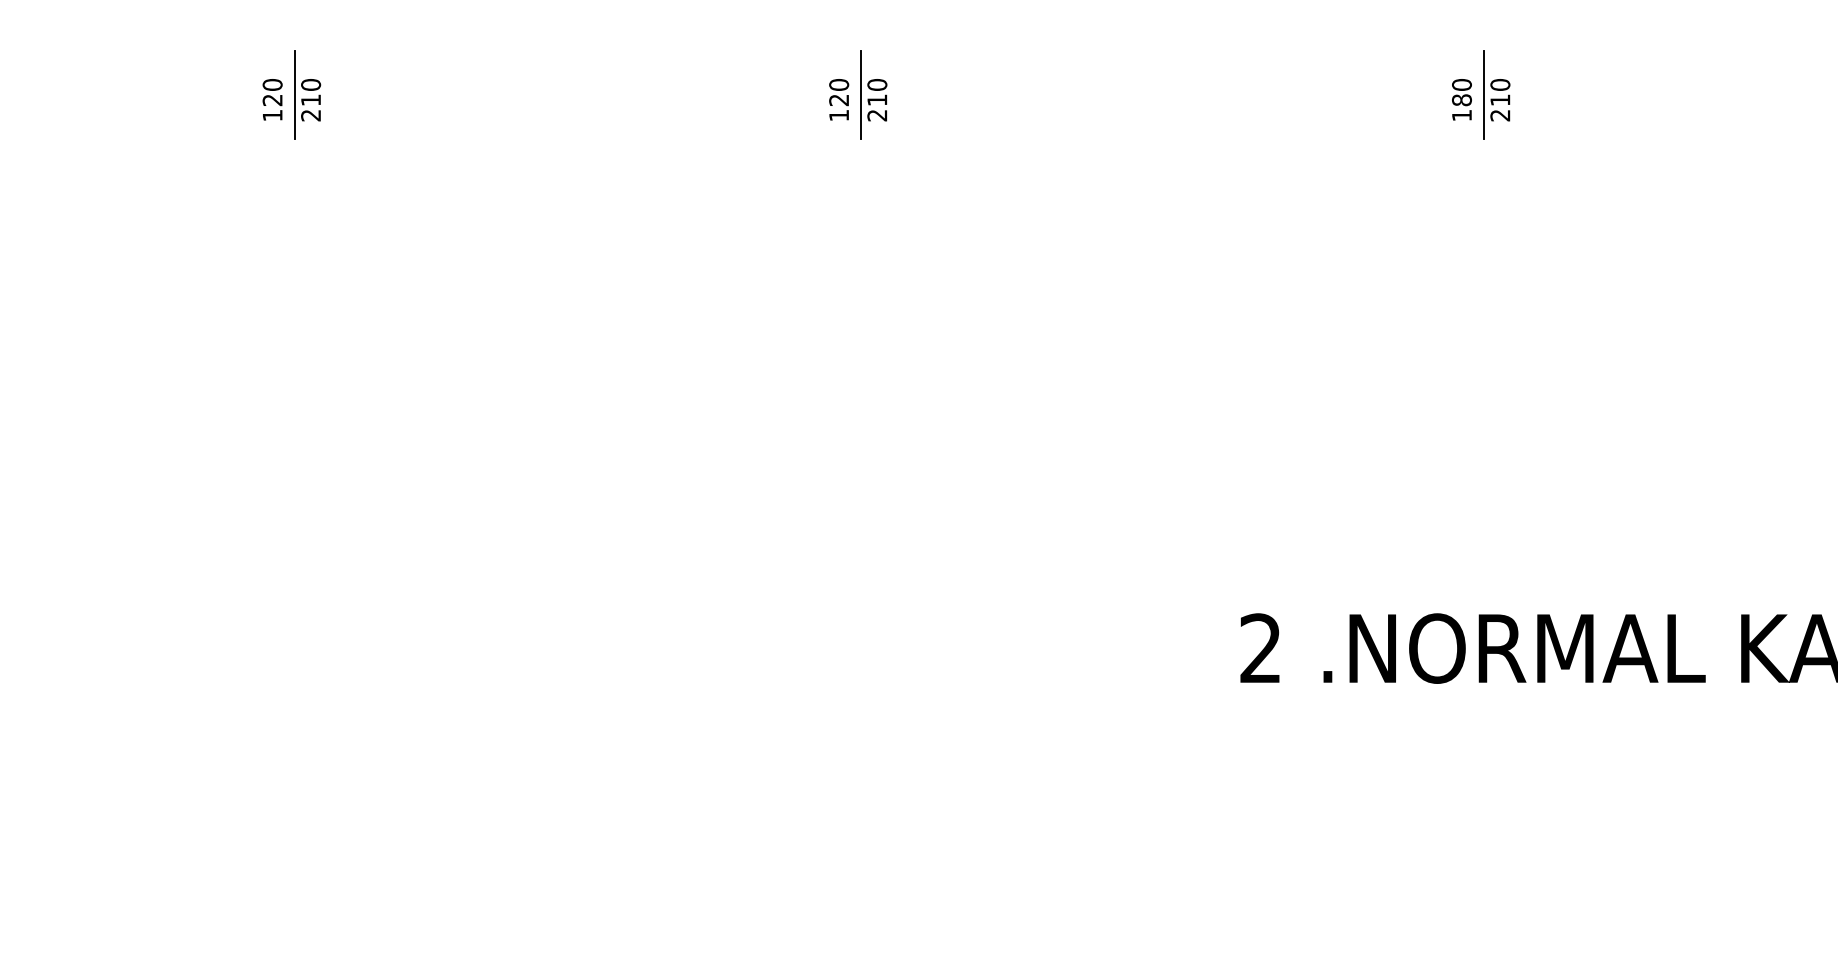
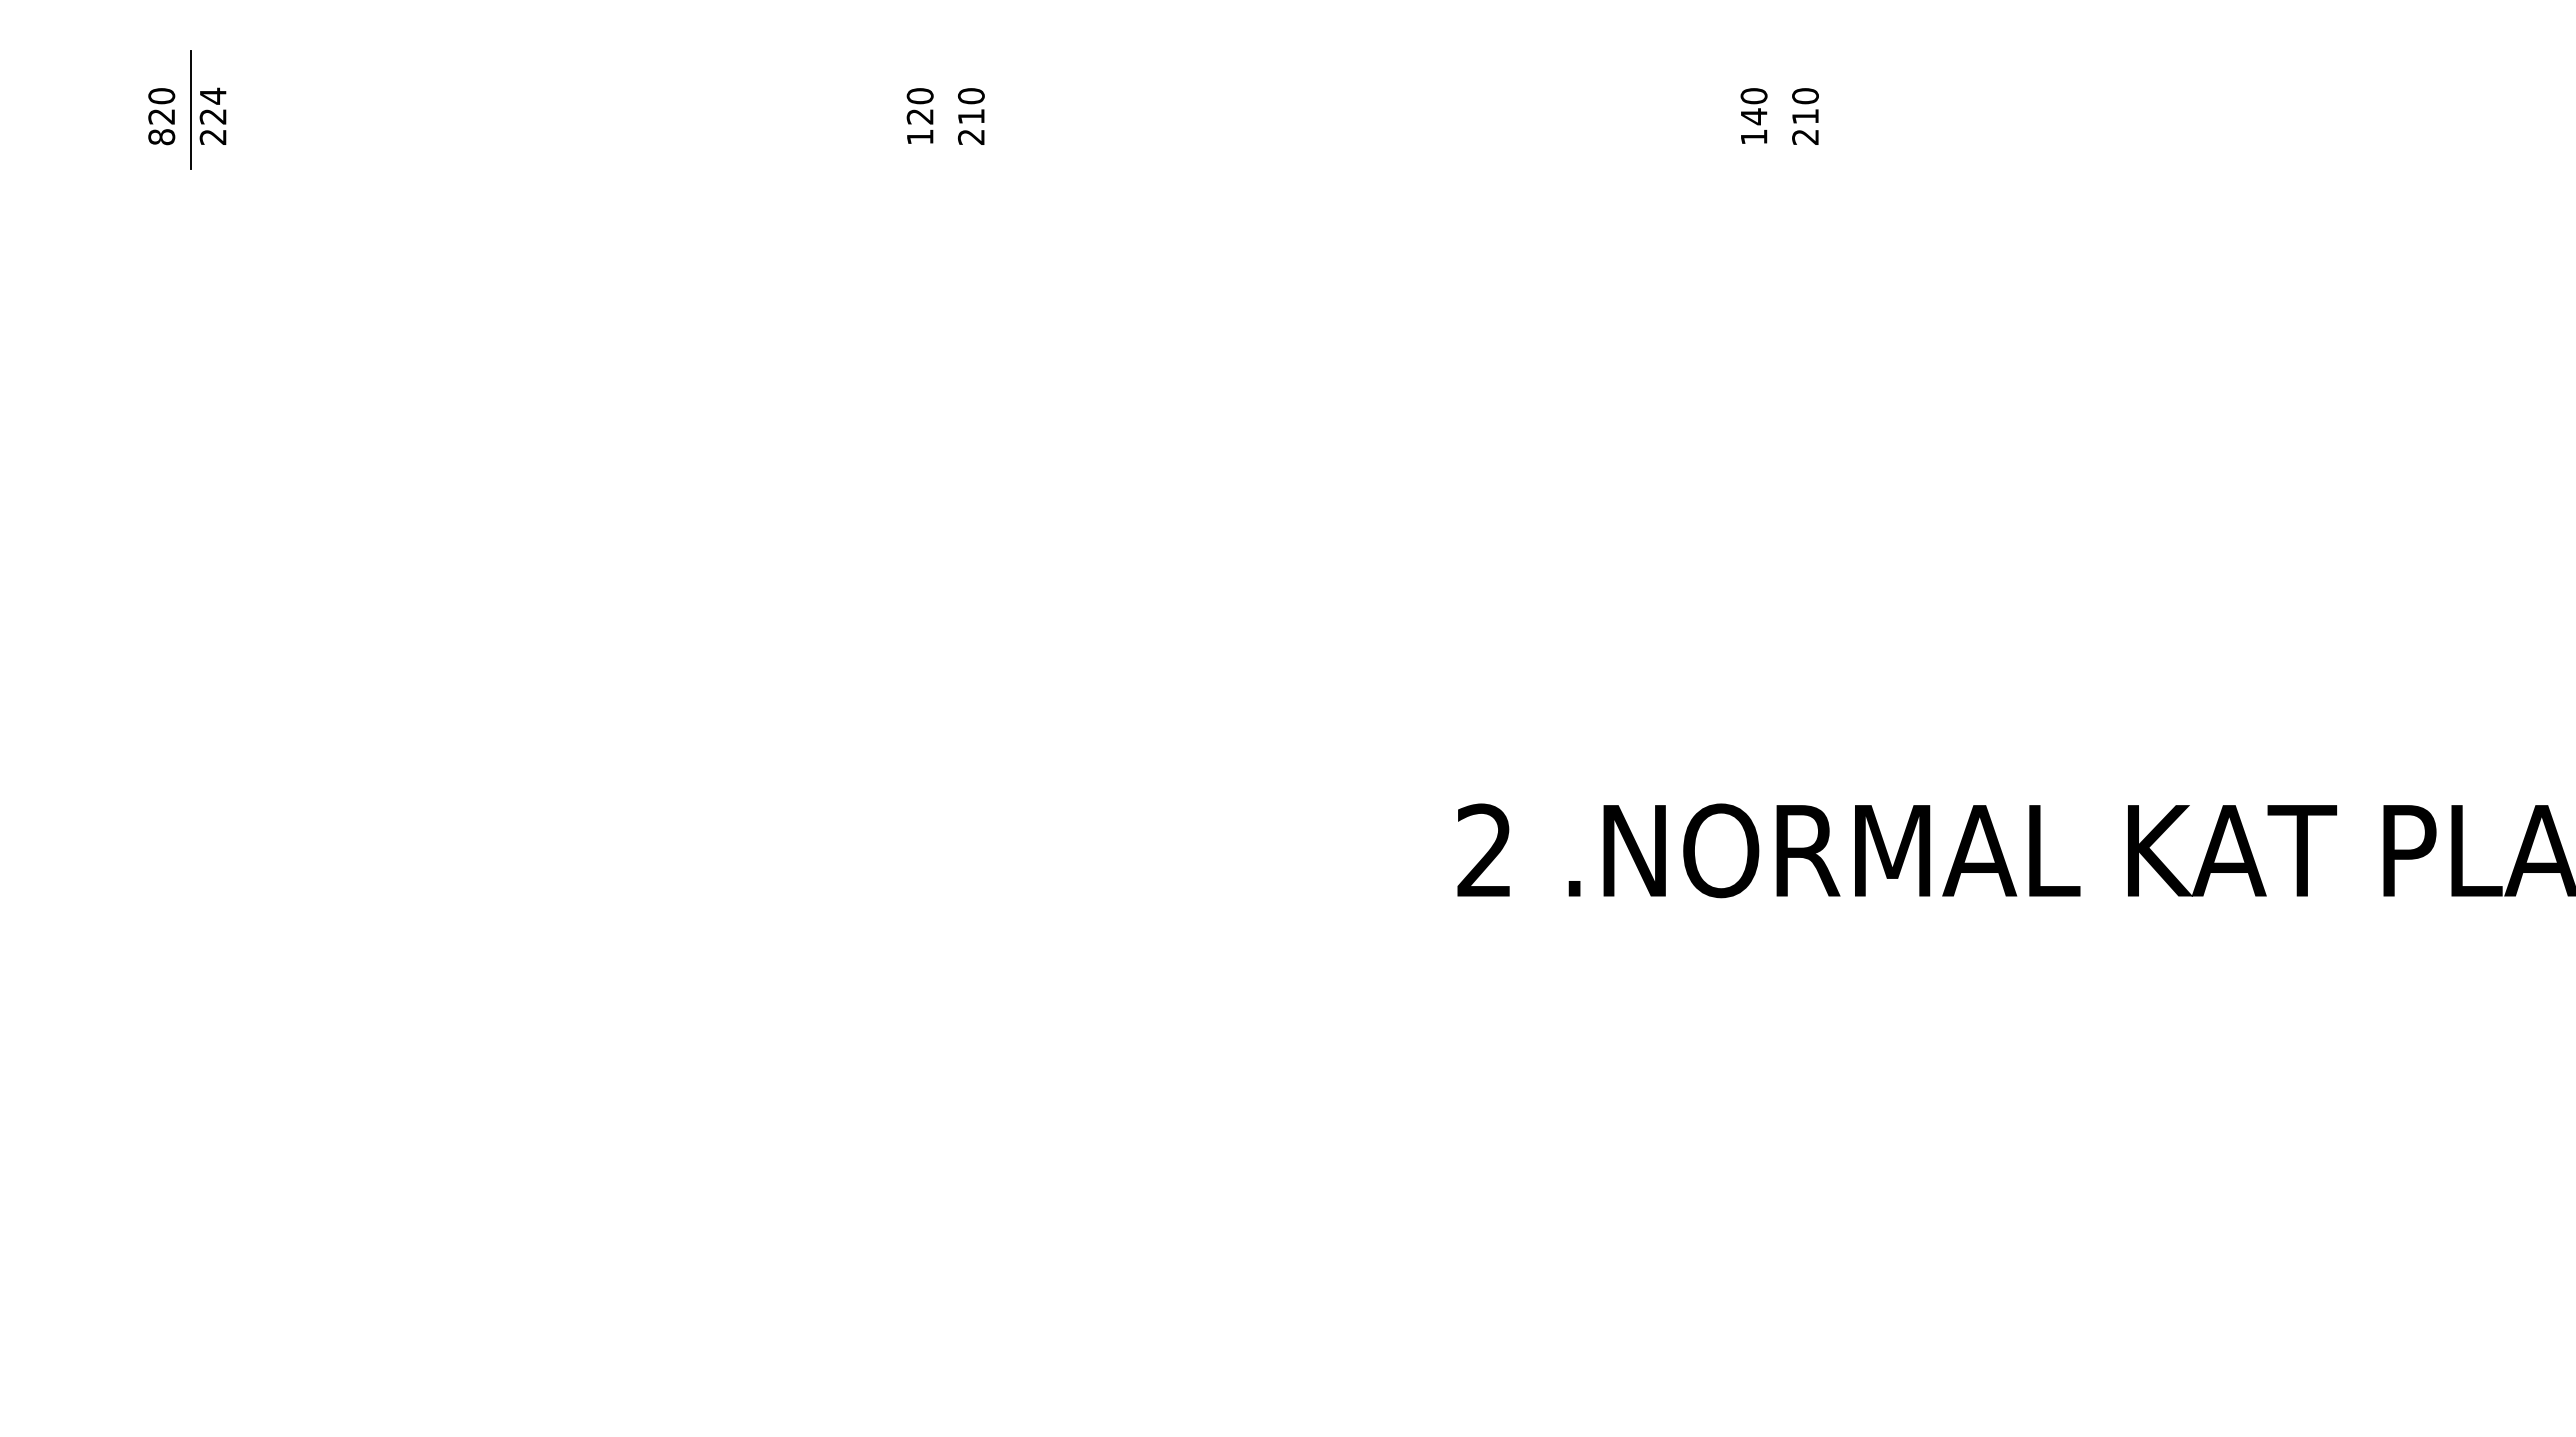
text: (310, 91) -> (212, 105), 210 -> 224
line: (861, 94) -> (949, 109), removed
line: (1483, 94) -> (1783, 109), removed
text: (1461, 100) -> (1753, 116), 180 -> 140
text: (272, 115) -> (161, 137), 120 -> 820

